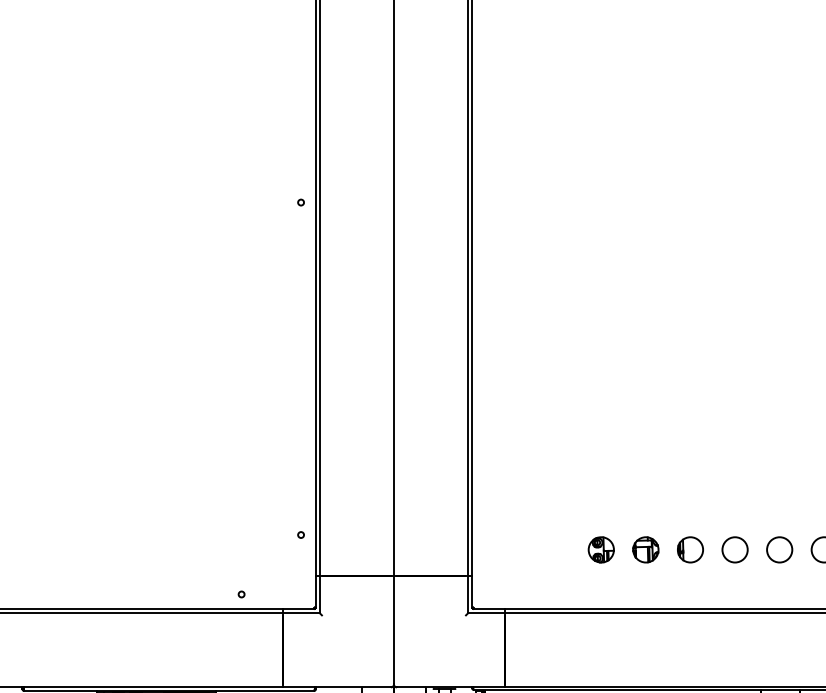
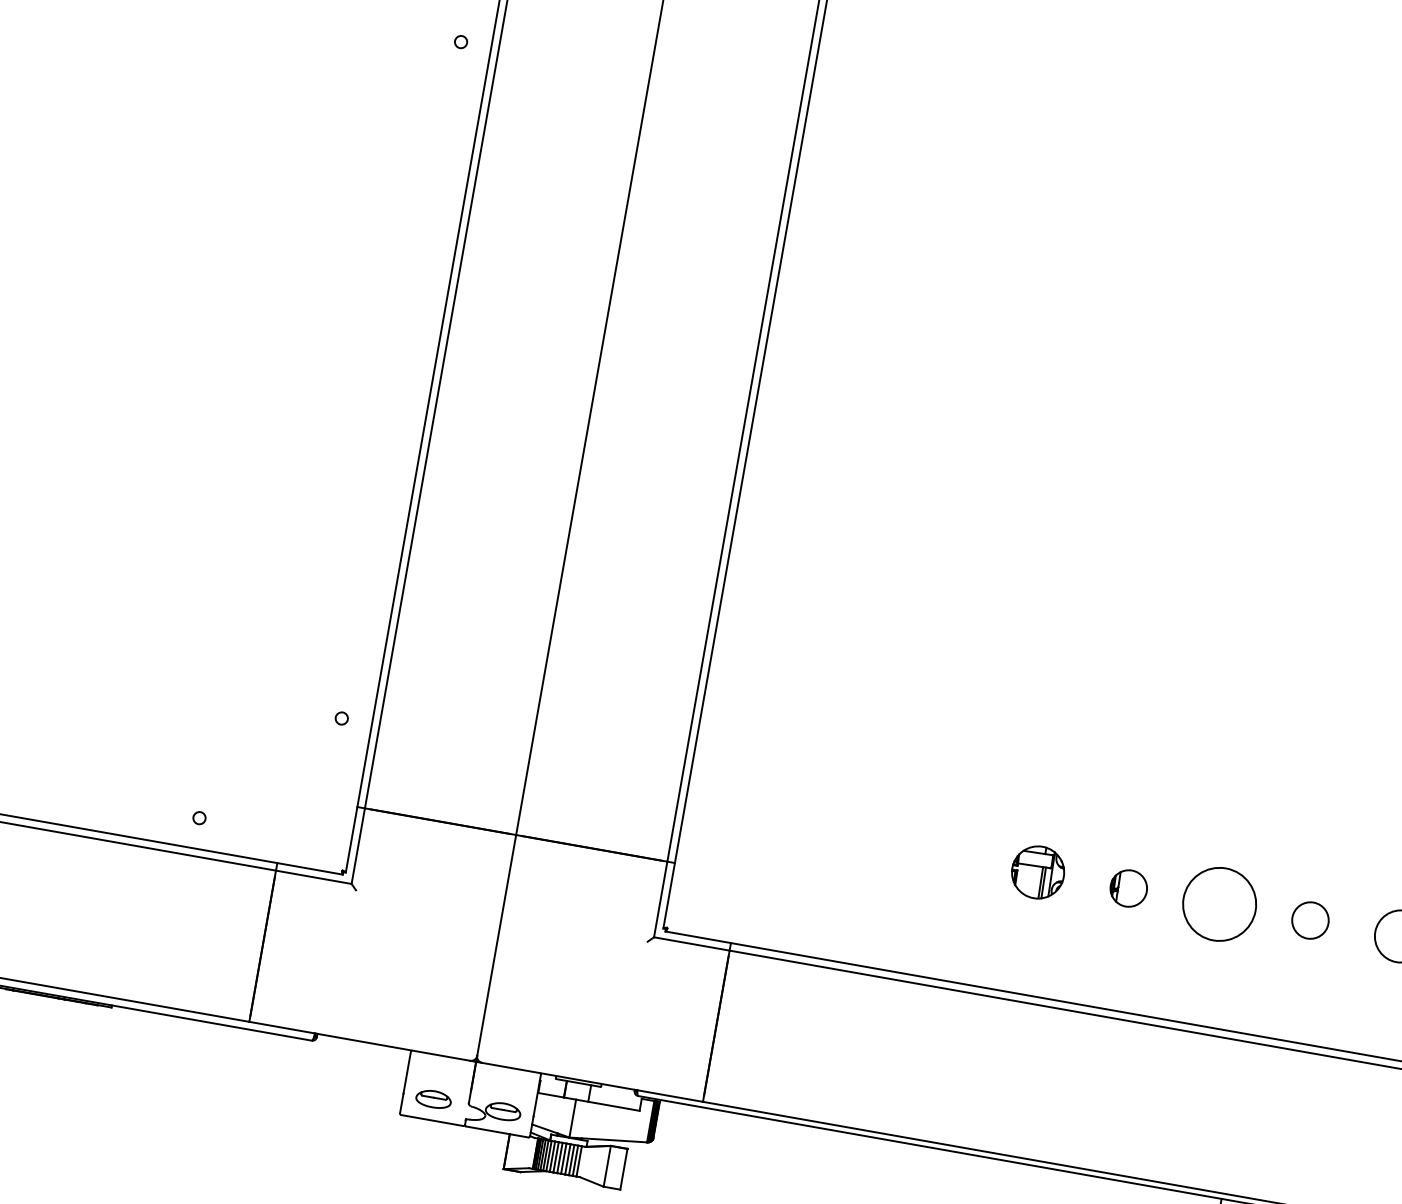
part: (600, 549) -> (945, 855), removed
part: (690, 549) -> (1128, 887), size x0.7
circle: (734, 549) -> (1218, 903), size x1.4
circle: (779, 549) -> (1310, 919), size x0.7

